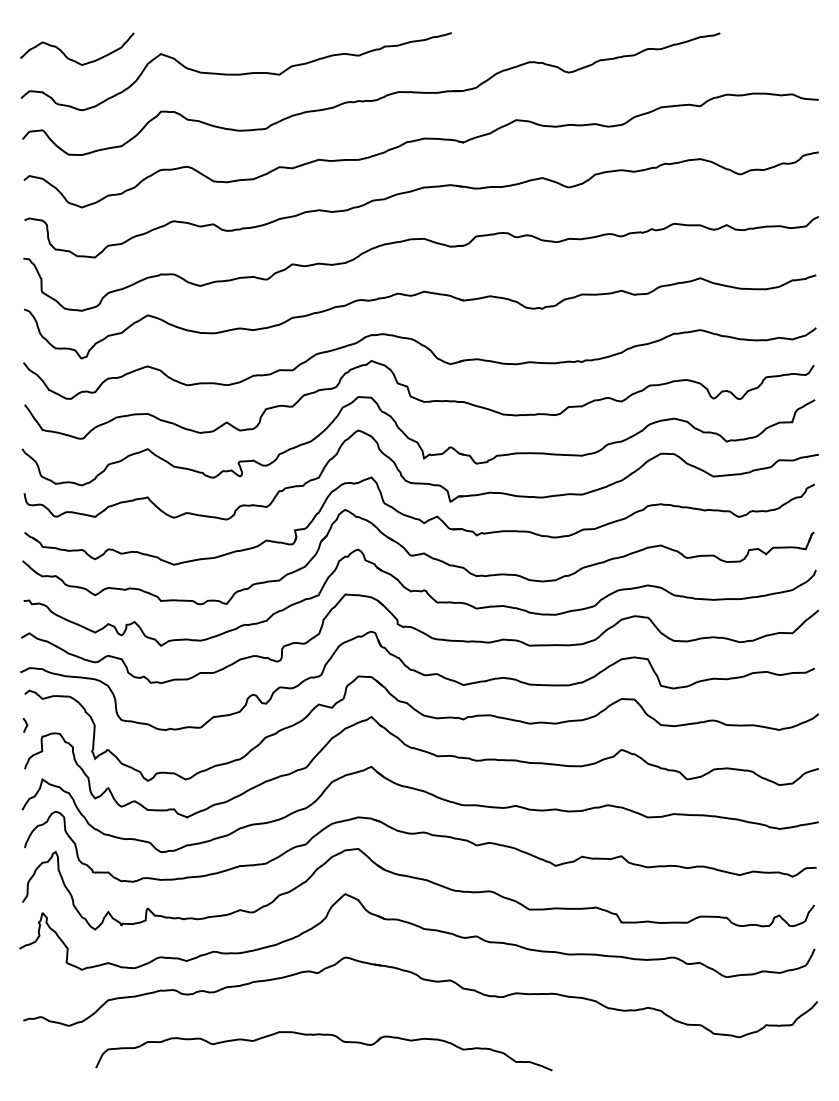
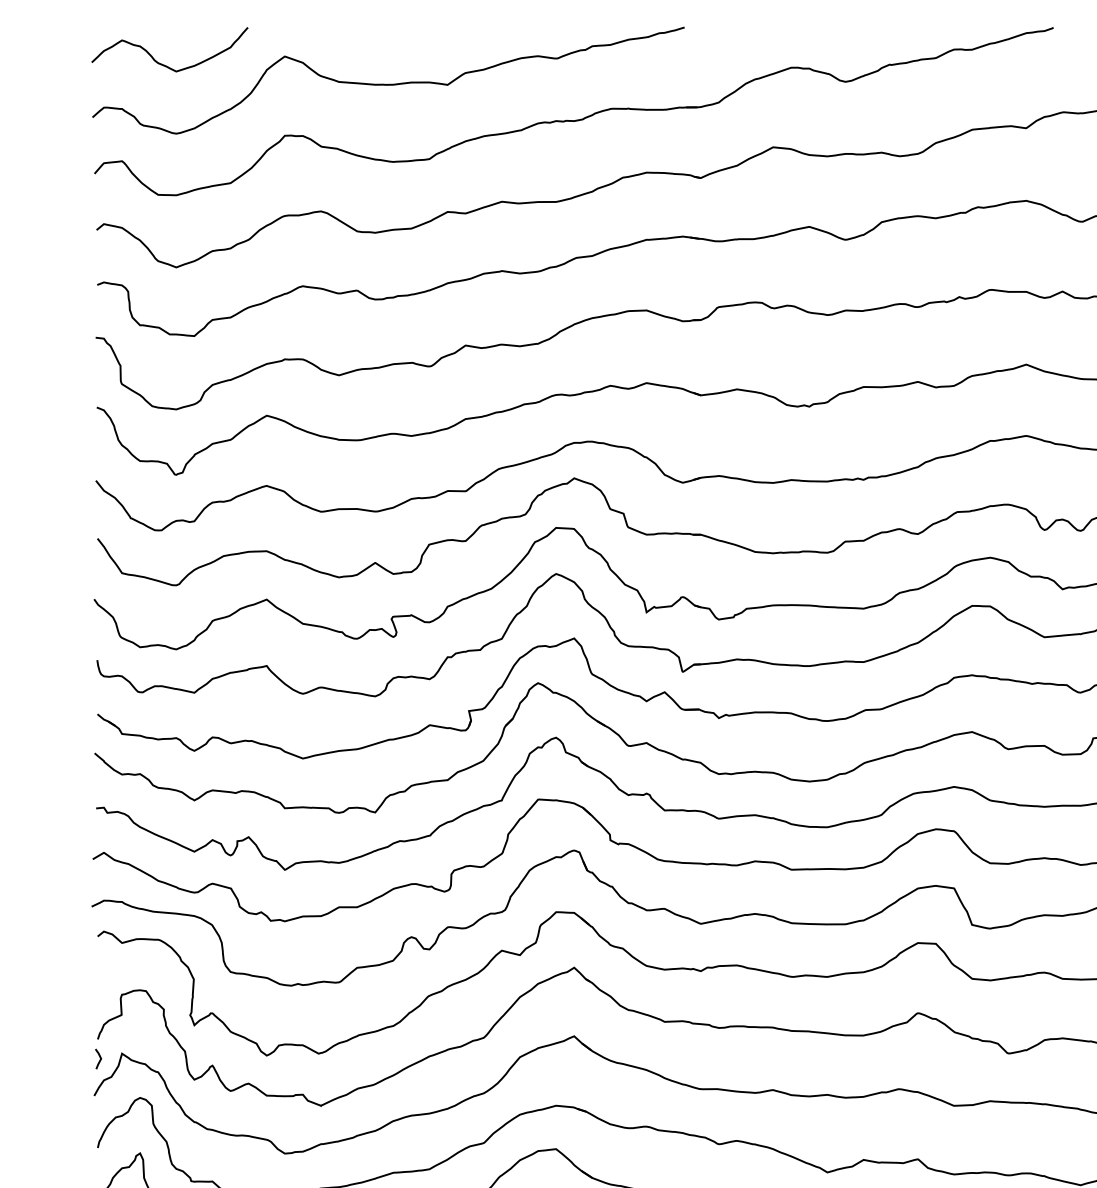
line: (26, 725) -> (99, 1059), moved

